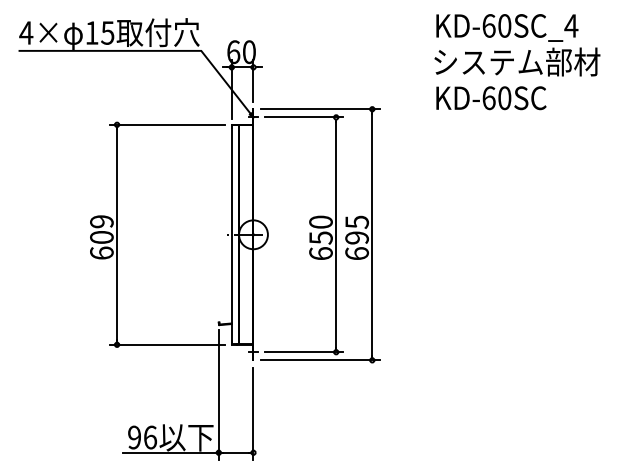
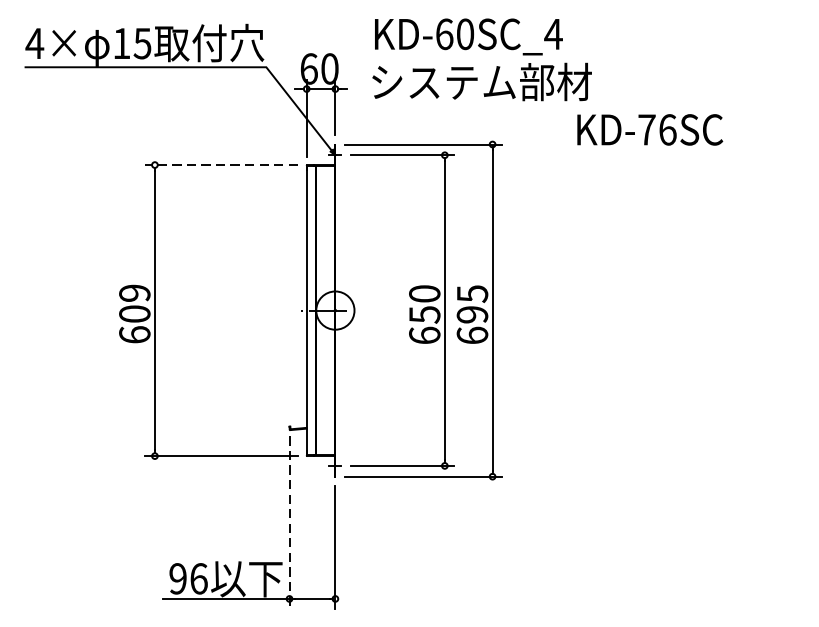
text: (517, 45) -> (482, 60), moved
text: (496, 98) -> (656, 130), KD-60SC -> KD-76SC
line: (167, 124) -> (221, 164), solid -> dashed
line: (218, 395) -> (289, 523), solid -> dashed

